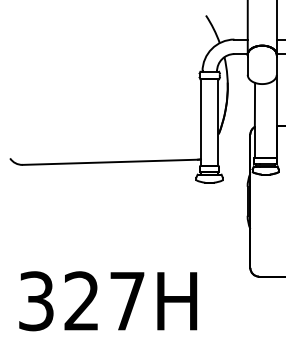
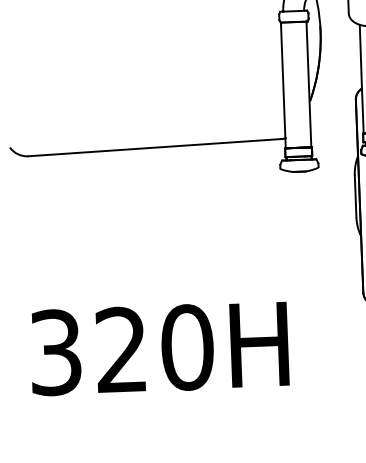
text: (127, 301) -> (187, 347), 327H -> 320H

